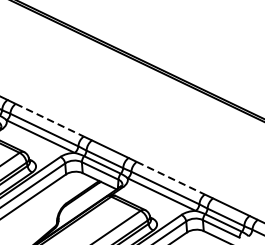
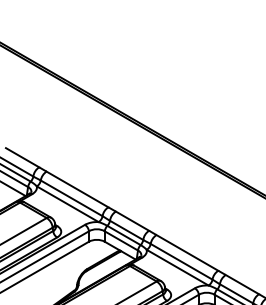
line: (49, 120) -> (77, 189), dashed -> solid
line: (170, 177) -> (187, 252), dashed -> solid

